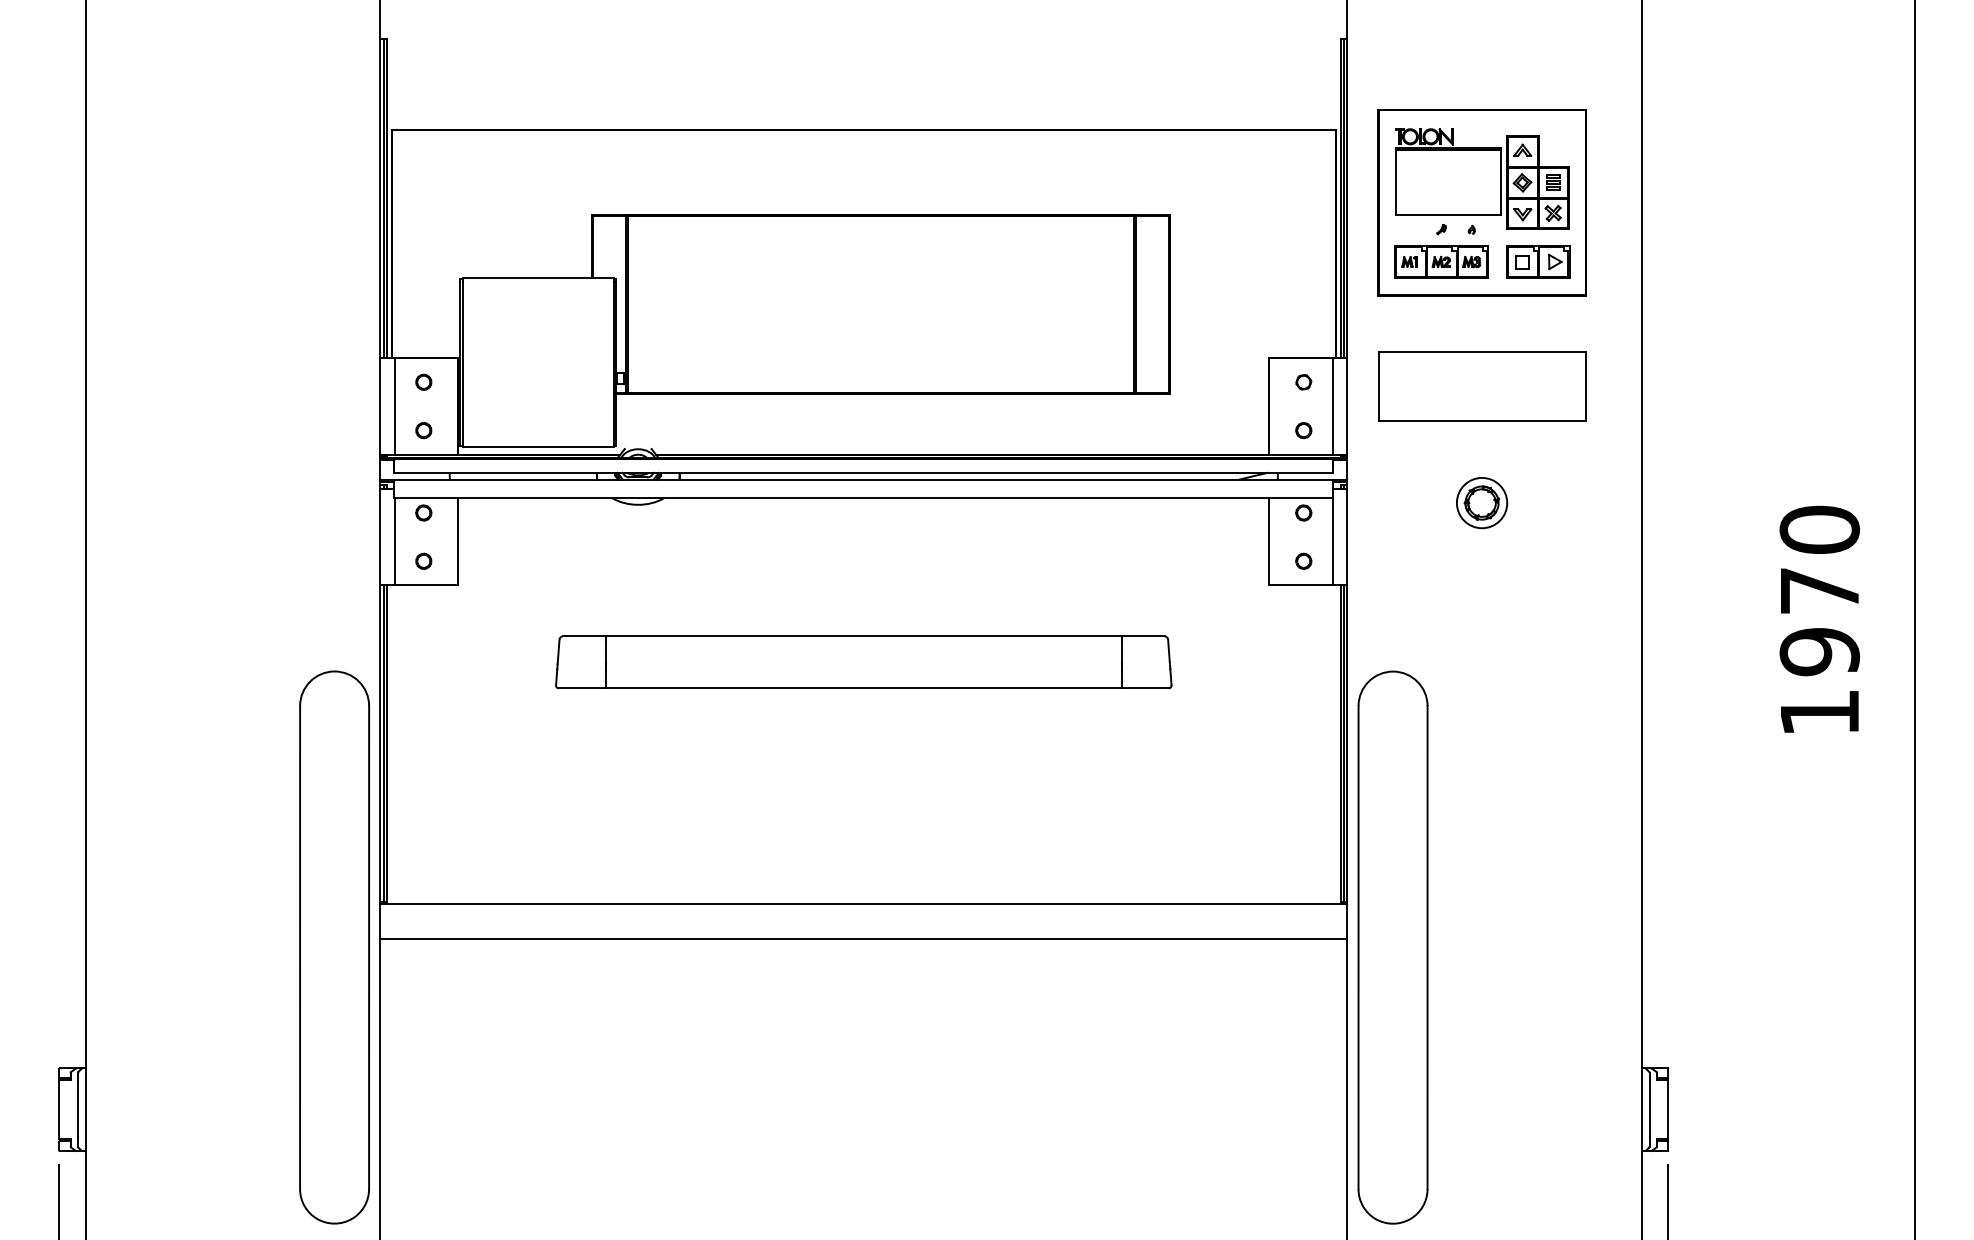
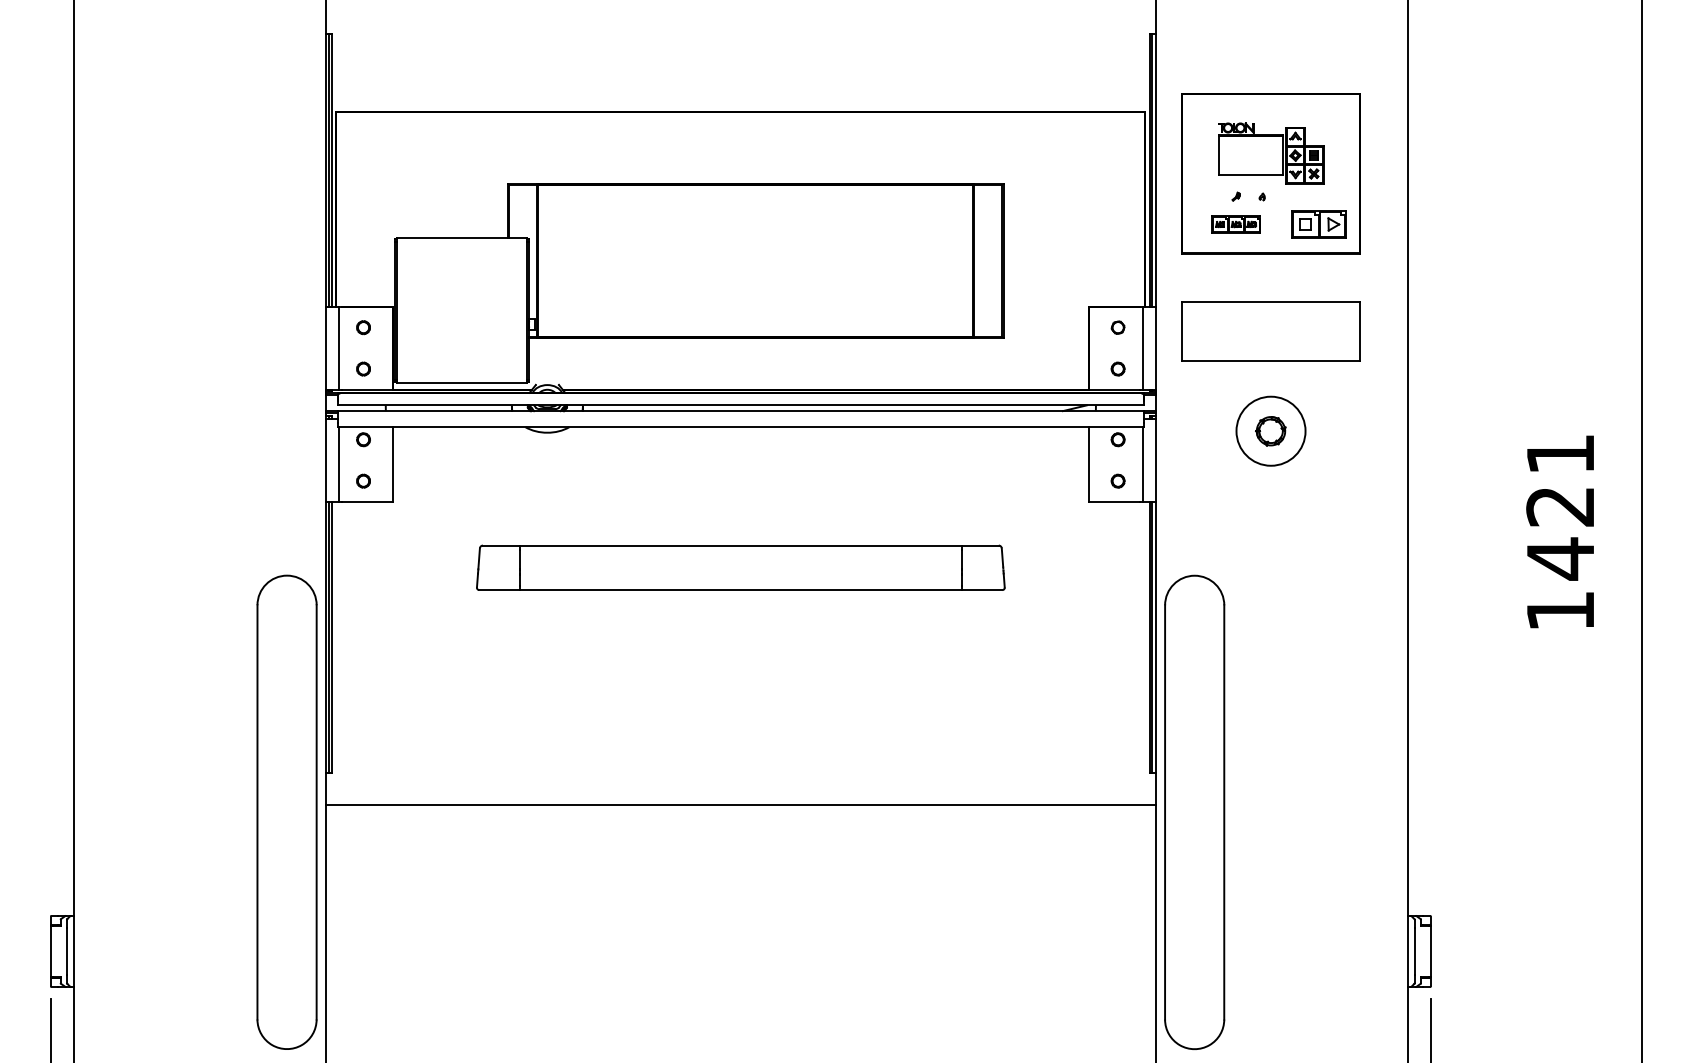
part: (1482, 178) -> (1271, 152), size x0.7
part: (1441, 261) -> (1236, 224), size x0.6
circle: (1481, 502) -> (1270, 430), size x1.6
text: (1819, 591) -> (1560, 507), 1970 -> 1421
line: (863, 904) -> (740, 775), removed

